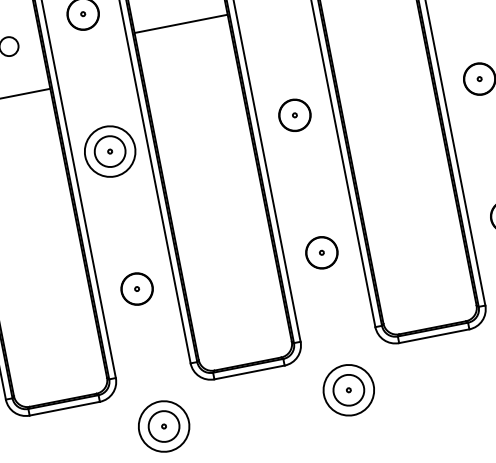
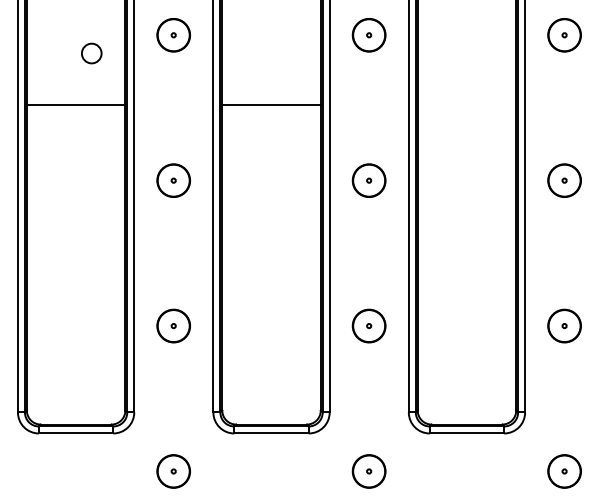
line: (181, 23) -> (271, 104), moved
circle: (109, 151) -> (173, 180), size x0.62
circle: (348, 390) -> (368, 471), size x0.62
circle: (163, 426) -> (173, 471), size x0.62

